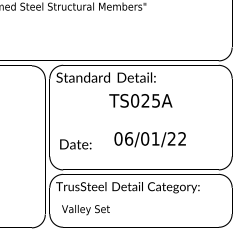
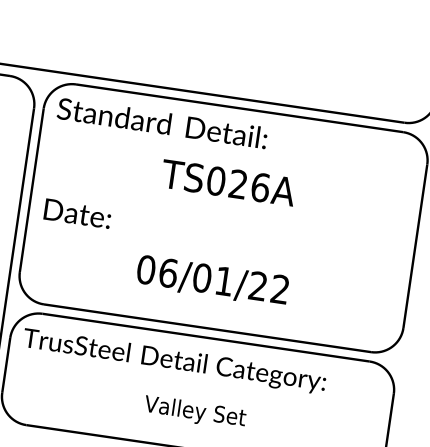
text: (156, 100) -> (261, 186), TS025A -> TS026A
text: (149, 139) -> (211, 280), moved
text: (75, 144) -> (77, 213), moved
text: (85, 210) -> (194, 413), moved

